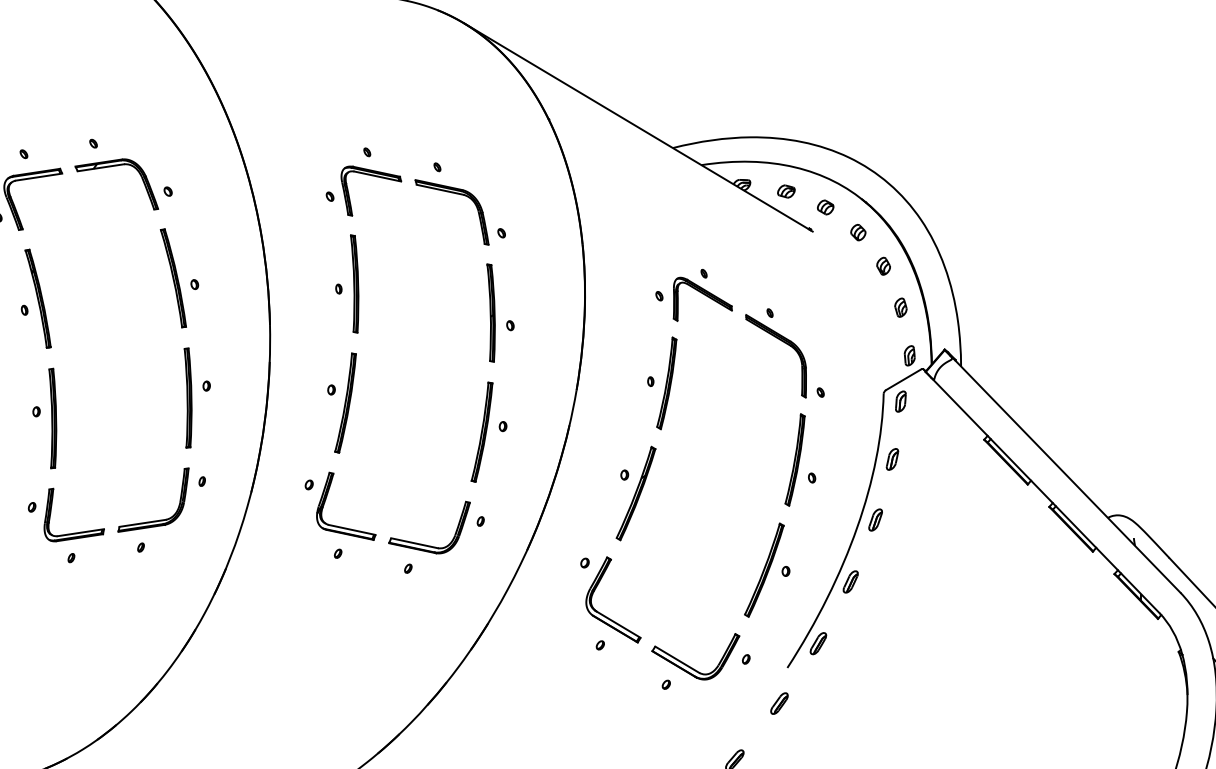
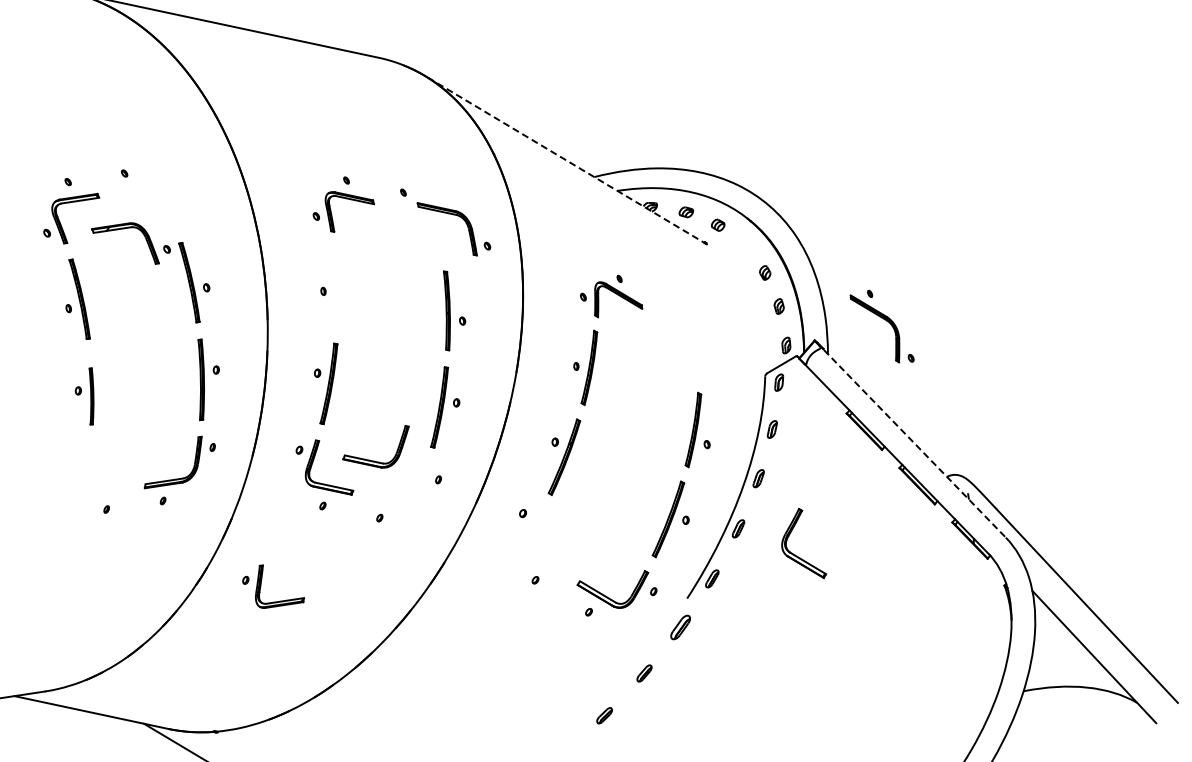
line: (638, 127) -> (566, 160), solid -> dashed
part: (123, 165) -> (130, 228), moved
part: (467, 197) -> (459, 217), moved
part: (858, 232) -> (744, 245), removed
part: (354, 283) -> (336, 286), removed
part: (787, 345) -> (884, 320), moved
part: (52, 418) -> (91, 396), size x0.7
line: (1064, 472) -> (911, 440), solid -> dashed
part: (51, 514) -> (261, 586), moved
part: (427, 544) -> (374, 460), moved
part: (602, 613) -> (795, 554), moved
part: (779, 703) -> (680, 627), size x1.4

